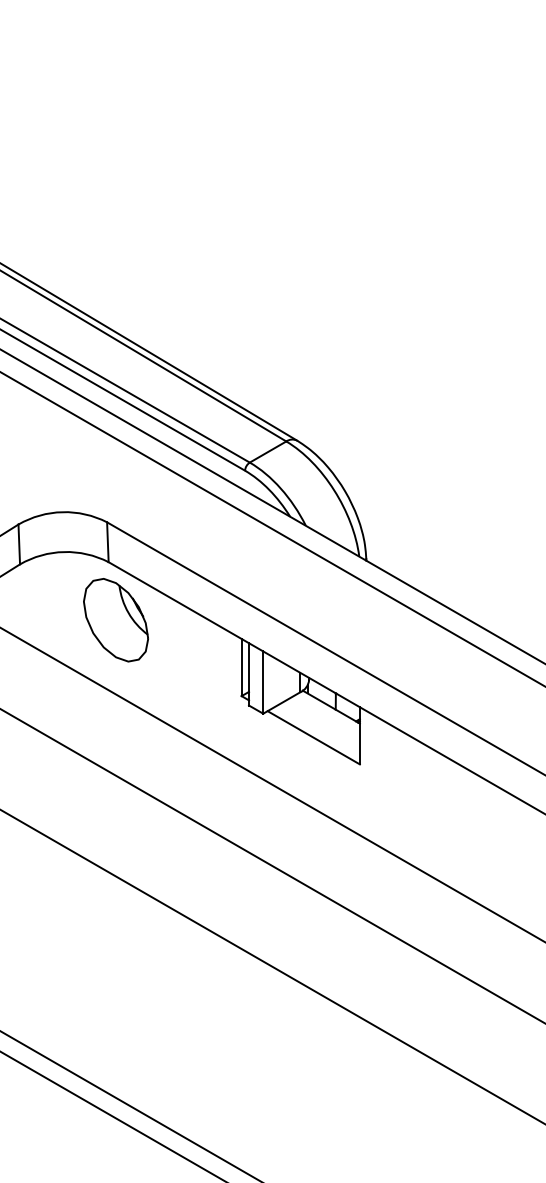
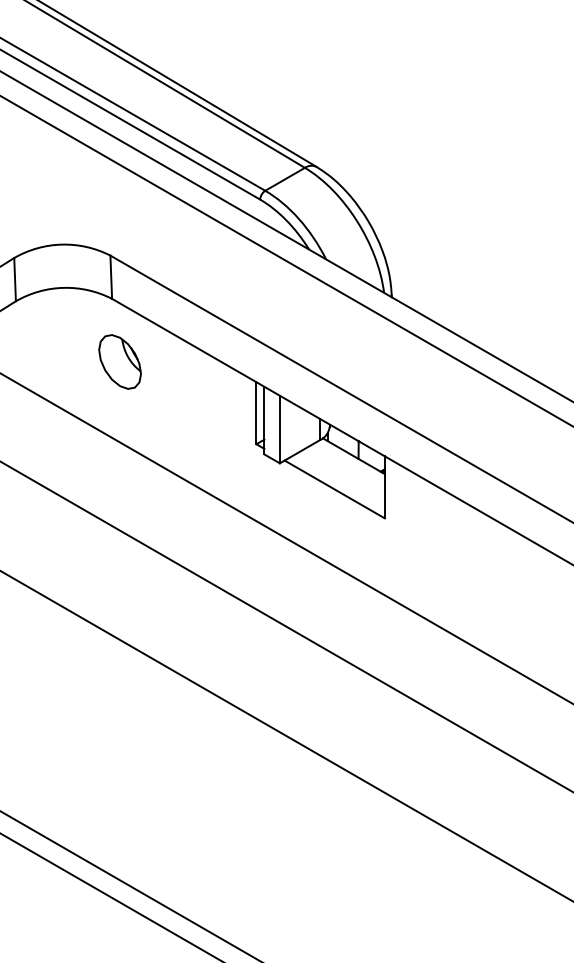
part: (115, 620) -> (119, 362), size x0.6

